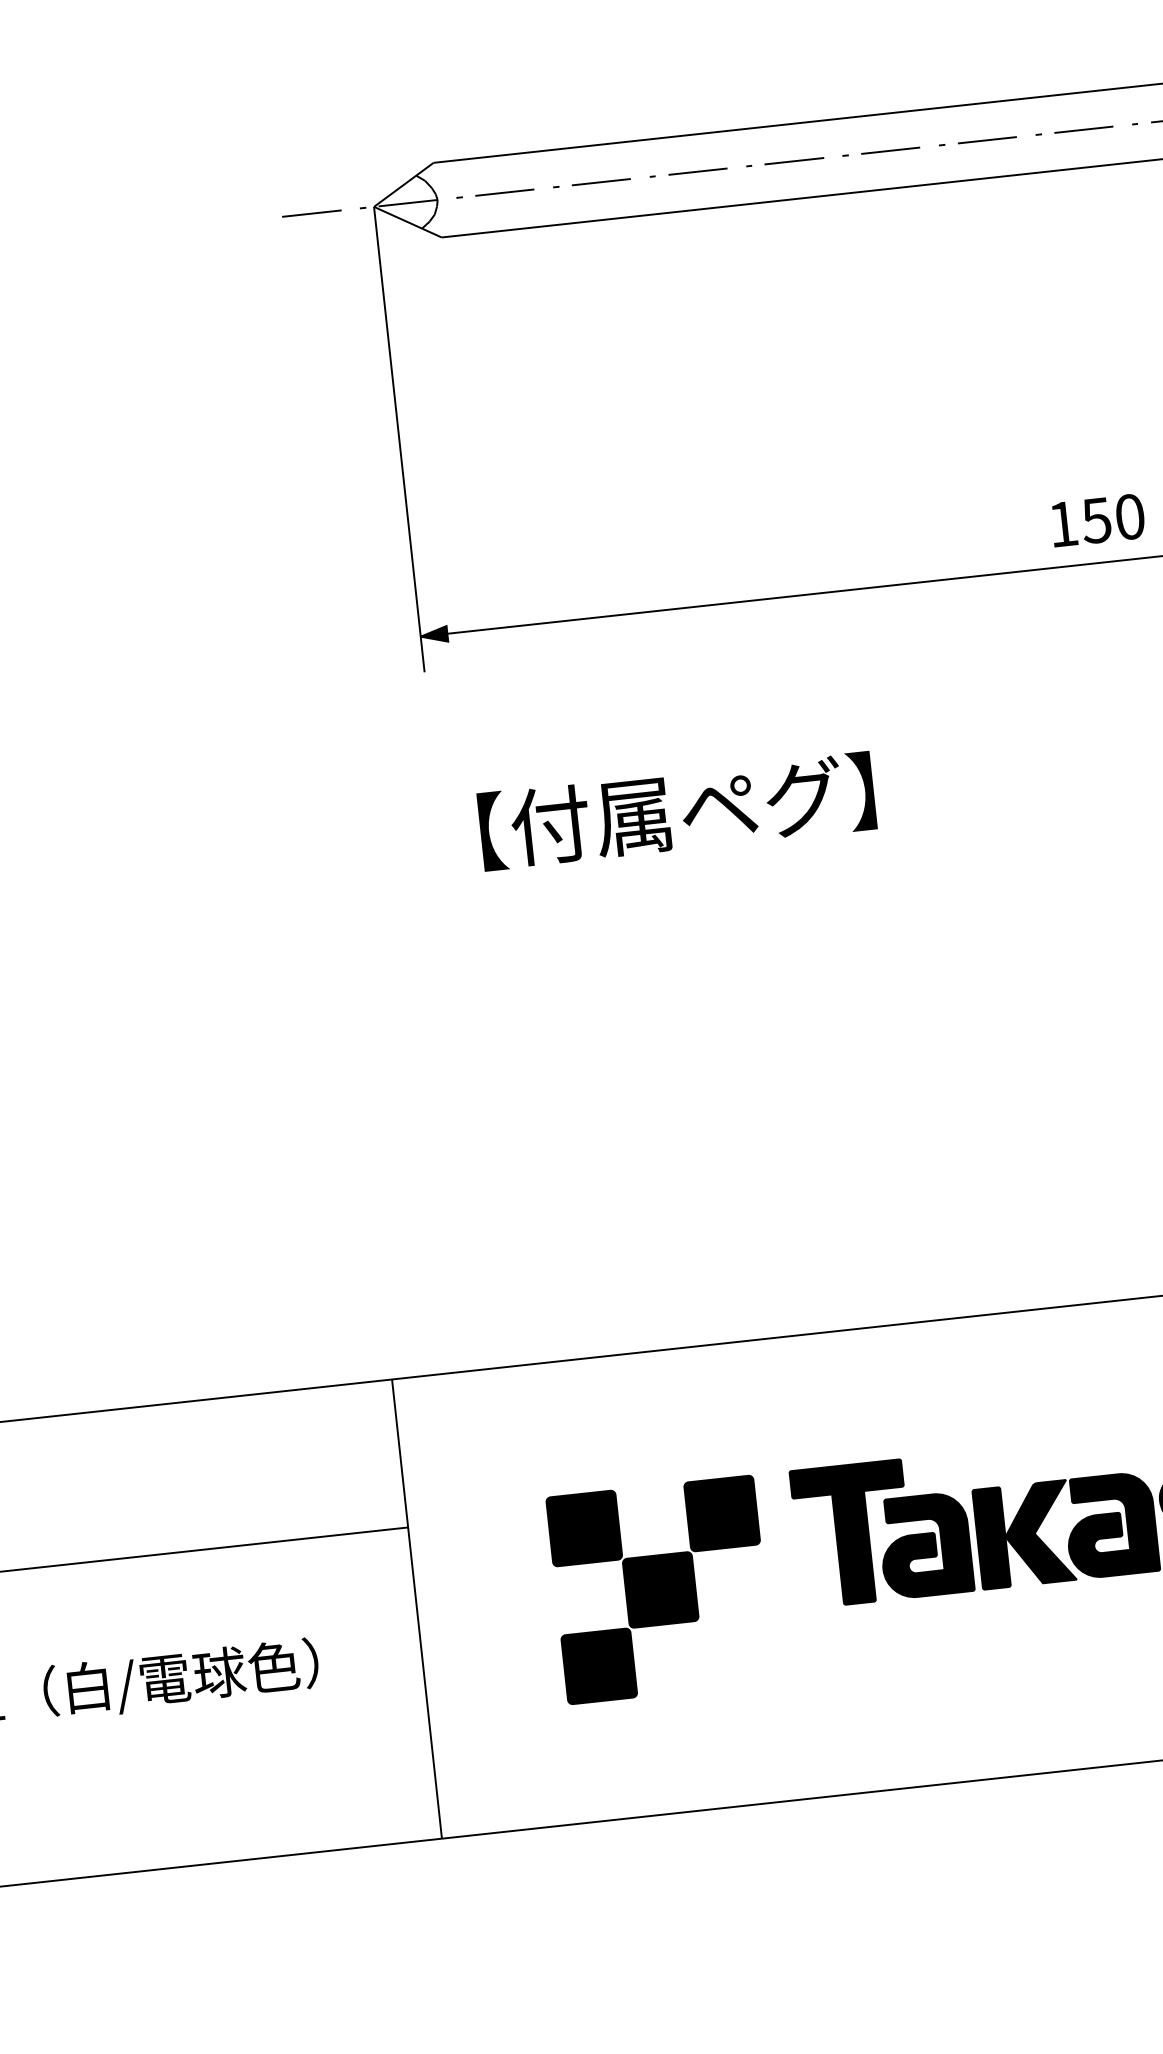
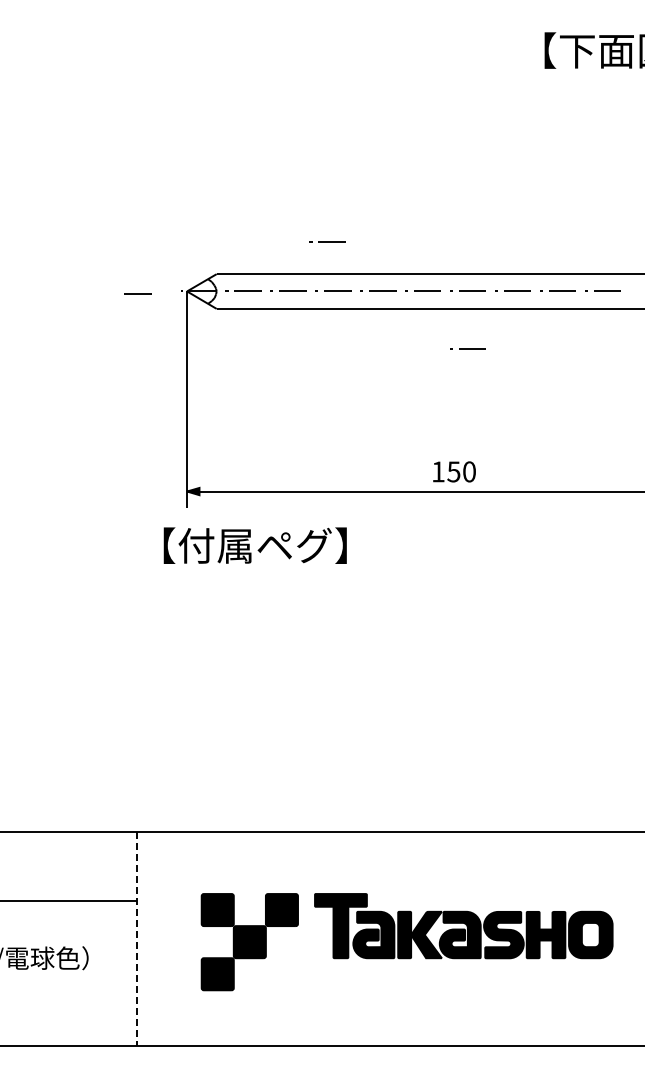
line: (663, 66) -> (327, 241), added
line: (310, 211) -> (137, 293), moved
line: (989, 264) -> (467, 348), added
text: (1097, 519) -> (454, 471), moved
text: (675, 811) -> (254, 545), moved
line: (416, 1608) -> (136, 938), solid -> dashed

